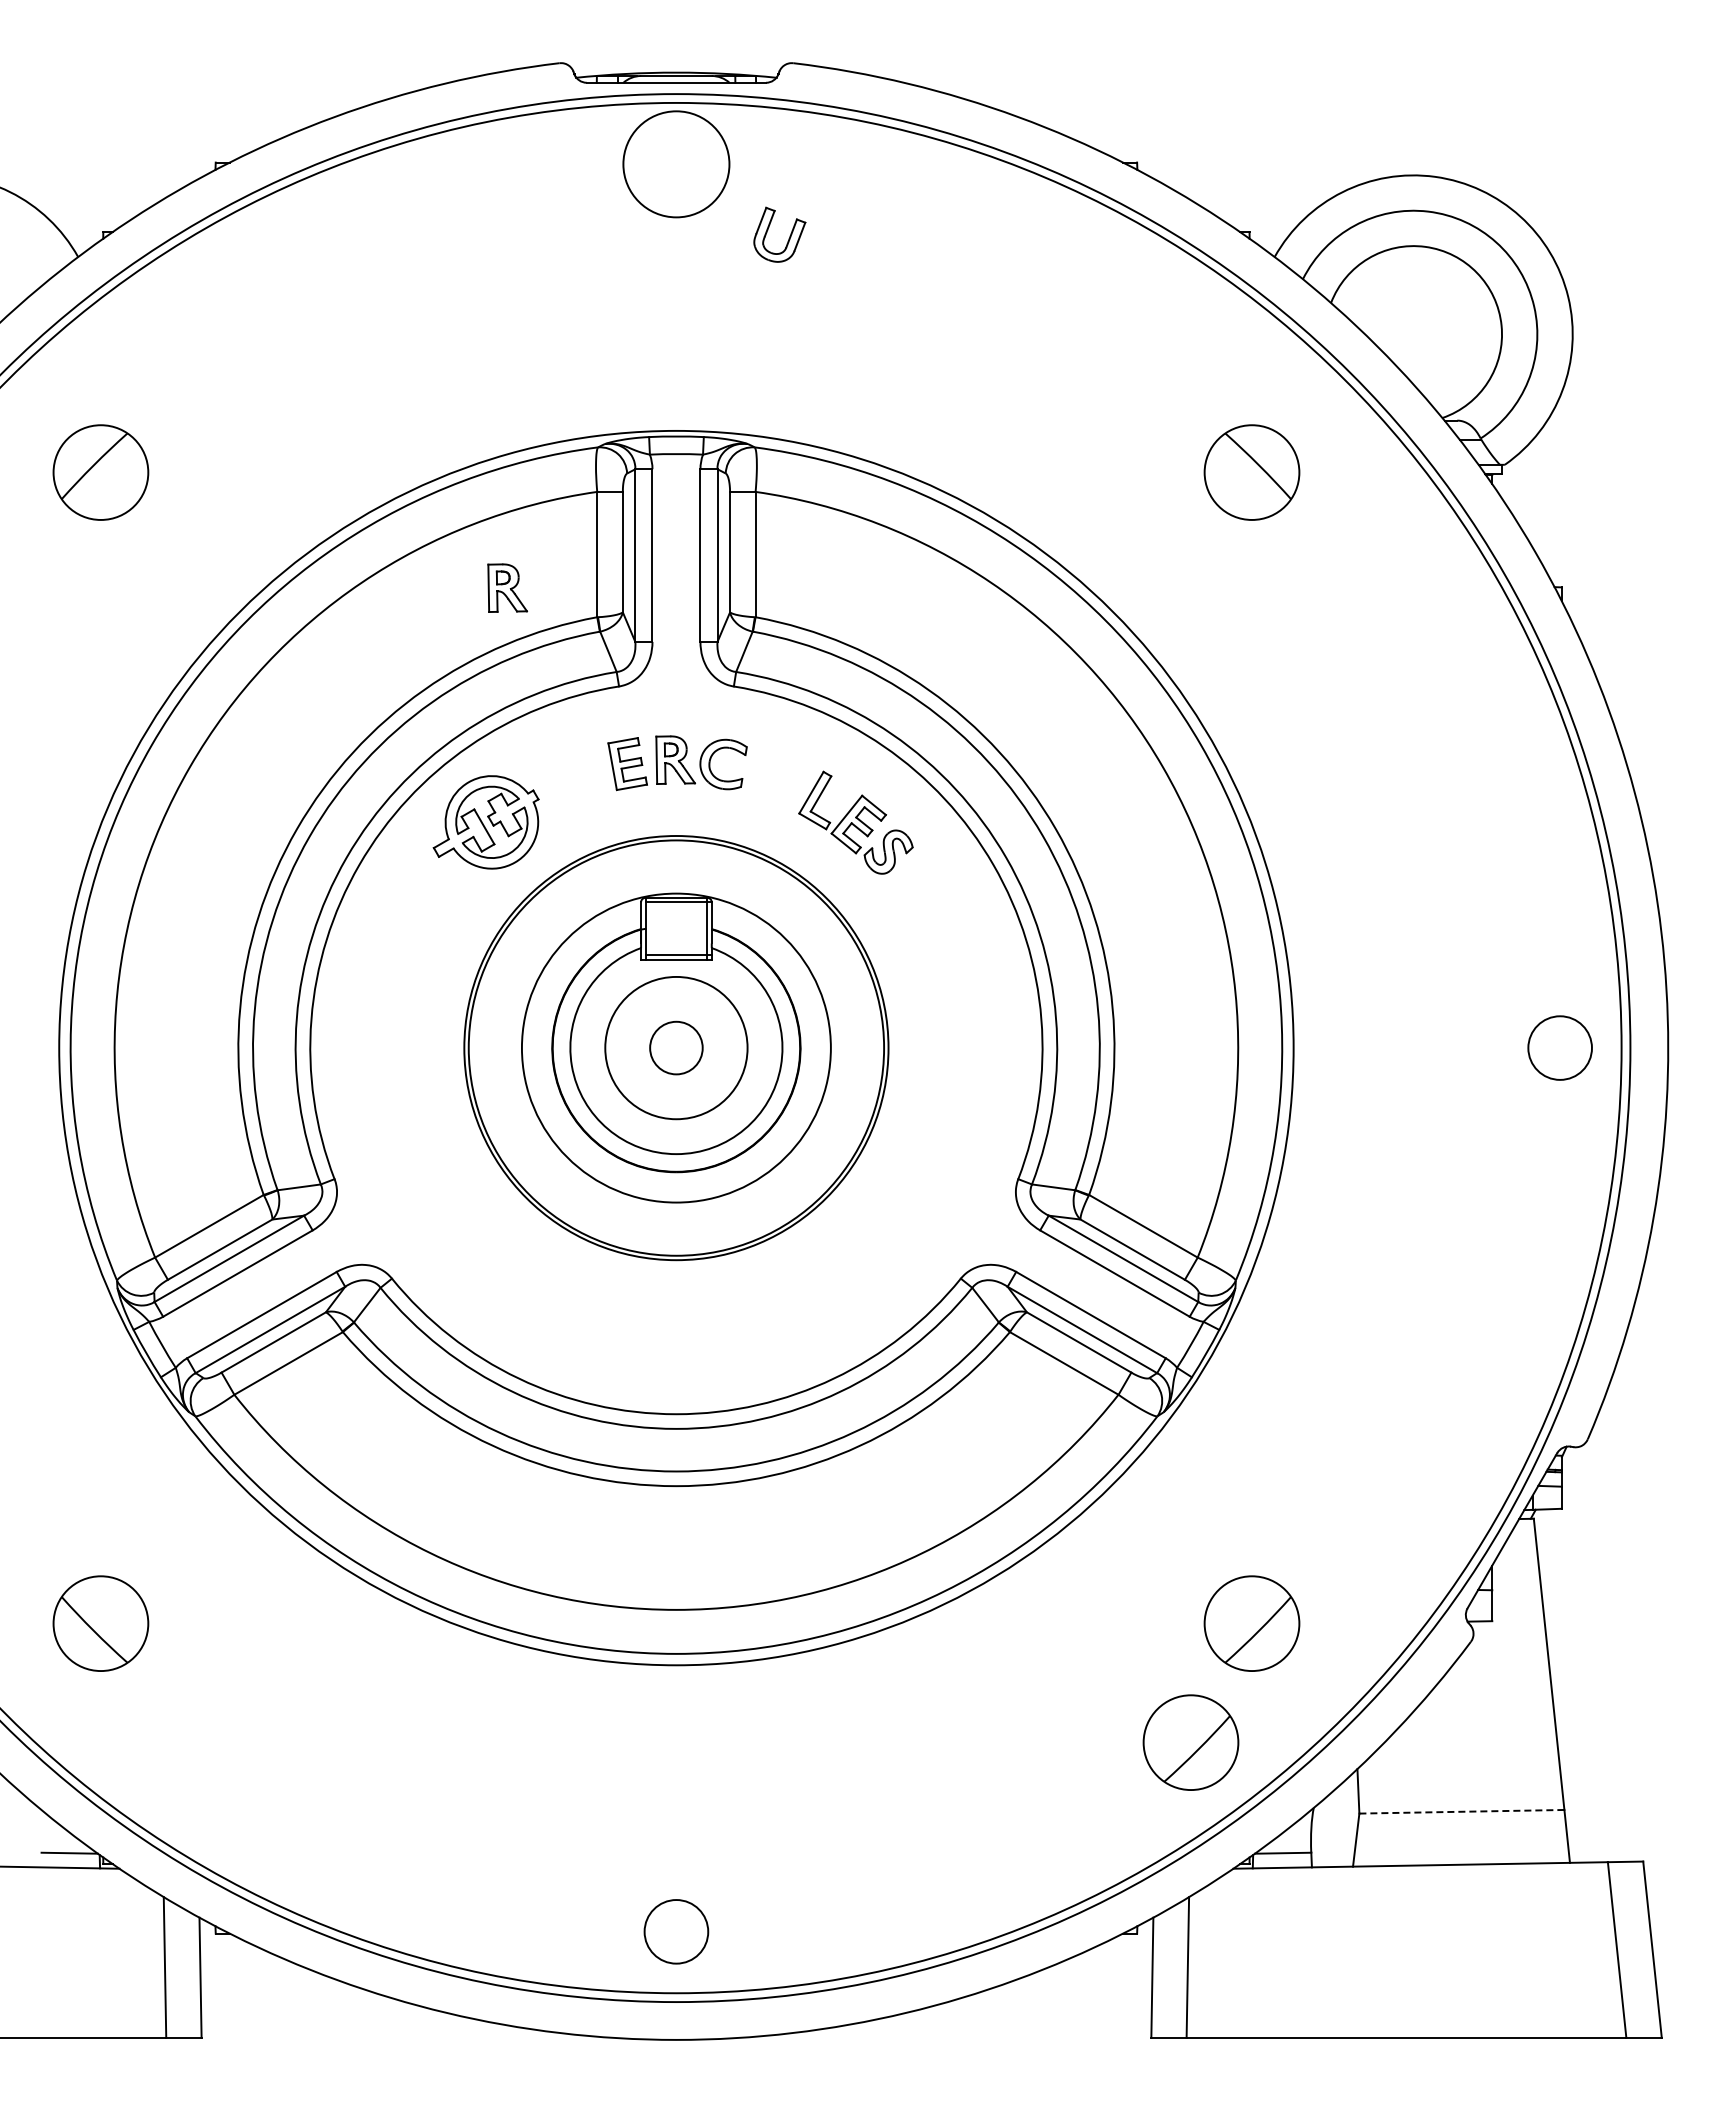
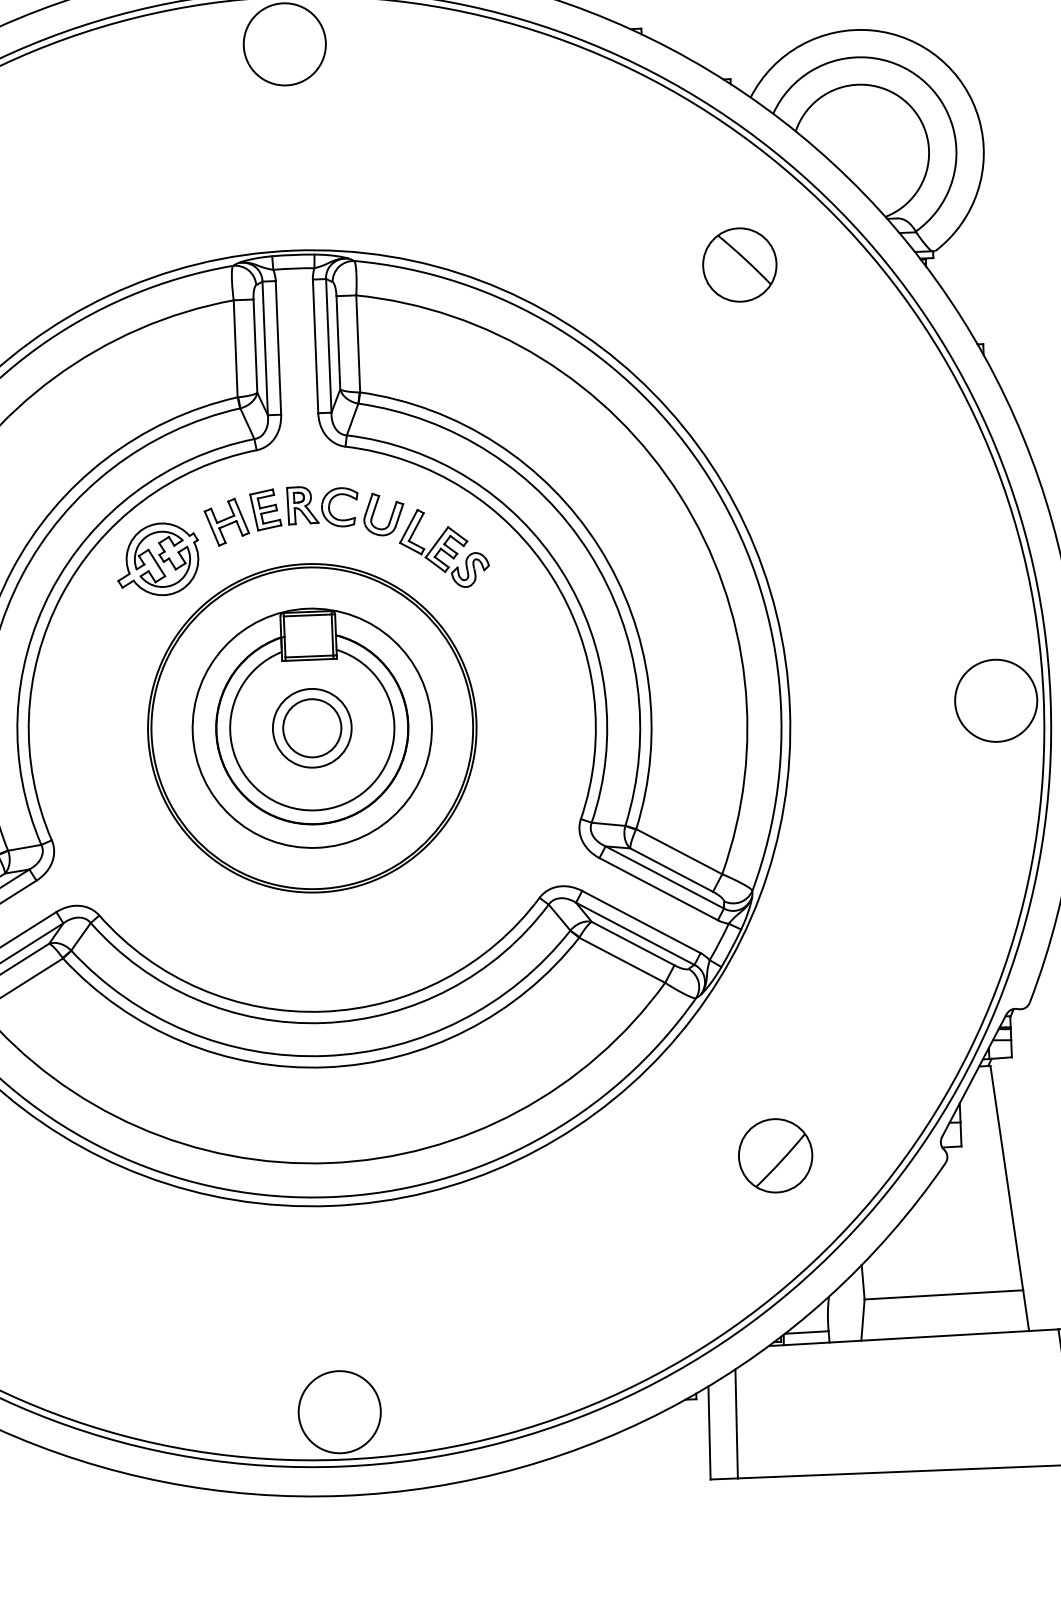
part: (788, 238) -> (390, 516), moved
part: (507, 587) -> (167, 377), removed
part: (576, 777) -> (226, 521), added
circle: (675, 1047) -> (311, 727), size x1.43
circle: (676, 1047) -> (312, 727), size x0.71
circle: (1560, 1048) -> (996, 701), size x1.67
part: (1190, 1742) -> (731, 1249), removed
line: (1461, 1811) -> (943, 1294), dashed -> solid
circle: (676, 1931) -> (339, 1411), size x1.67

